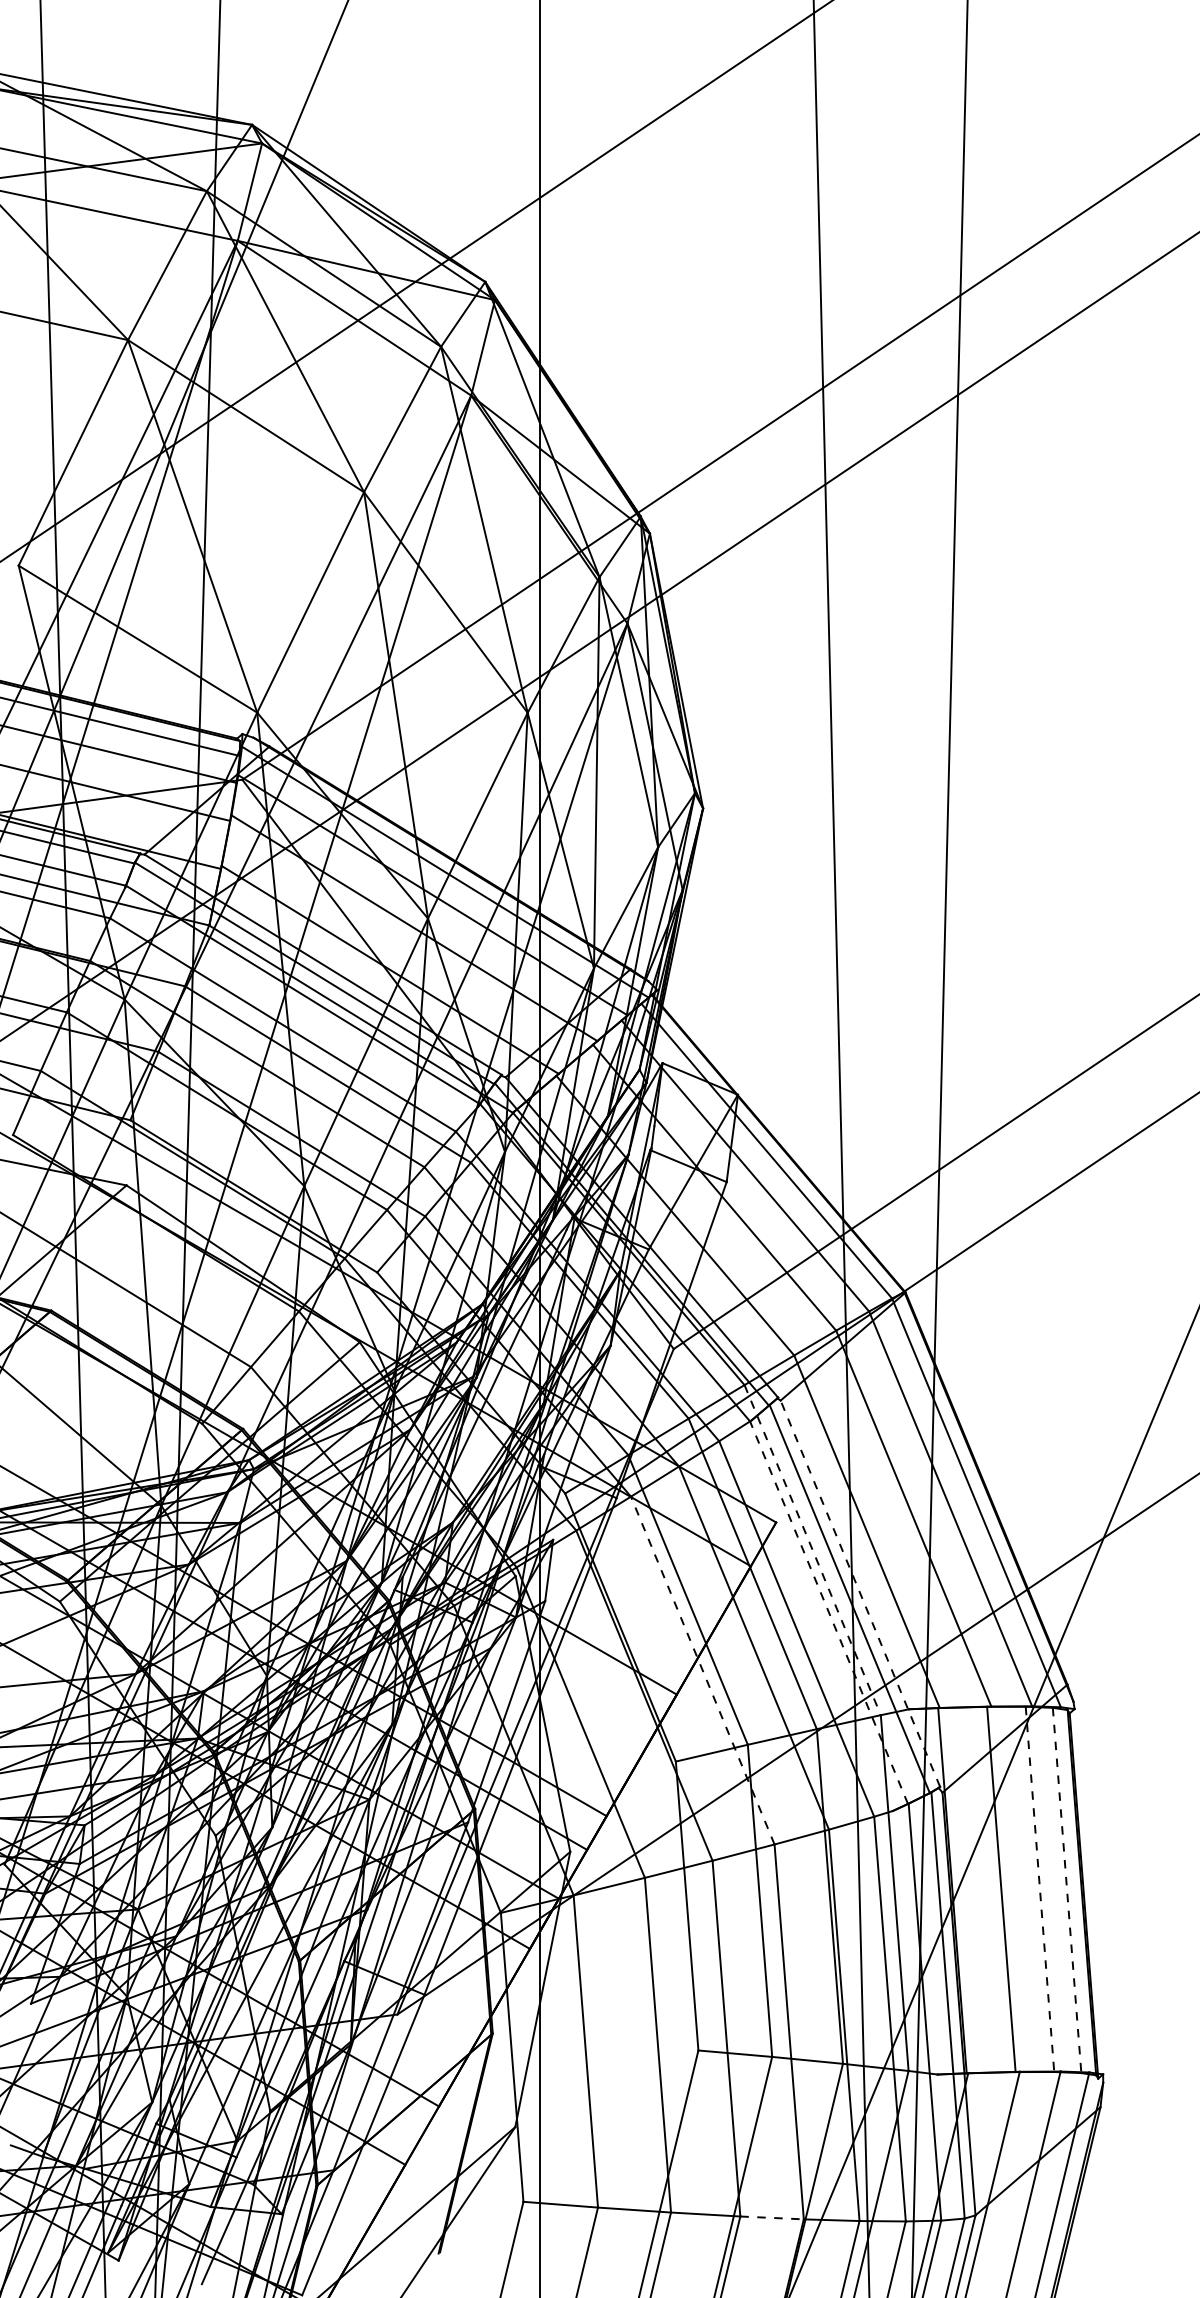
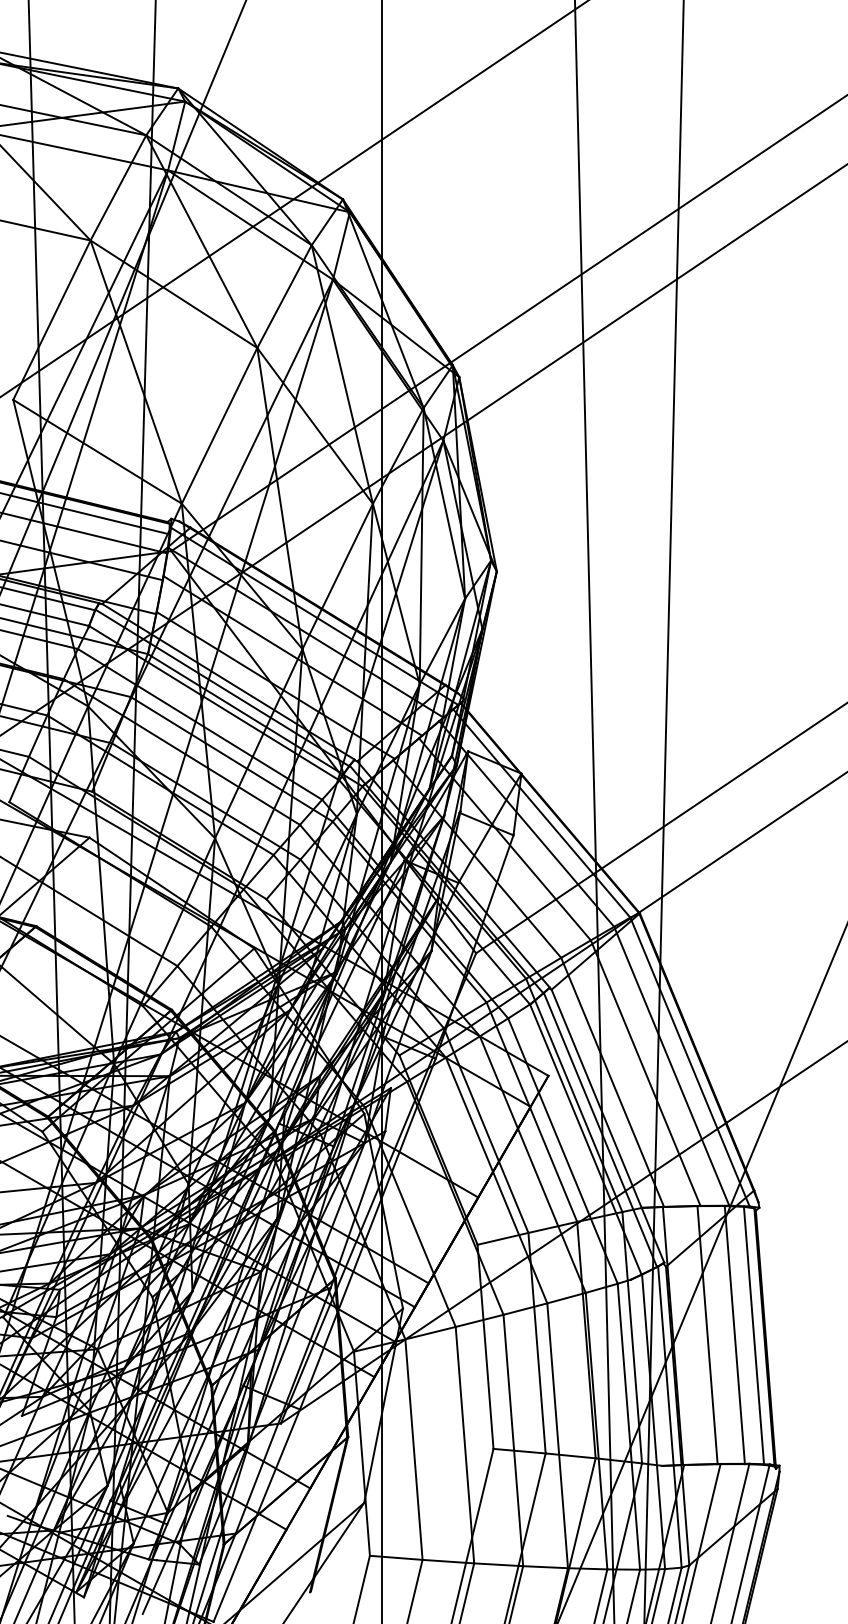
line: (812, 1550) -> (574, 1095), dashed -> solid
line: (860, 1593) -> (608, 1126), dashed -> solid
line: (829, 1612) -> (586, 1139), dashed -> solid
line: (702, 1670) -> (496, 1180), dashed -> solid
line: (1040, 1889) -> (735, 1335), dashed -> solid
line: (1067, 1890) -> (754, 1335), dashed -> solid
line: (772, 2217) -> (545, 1566), dashed -> solid

